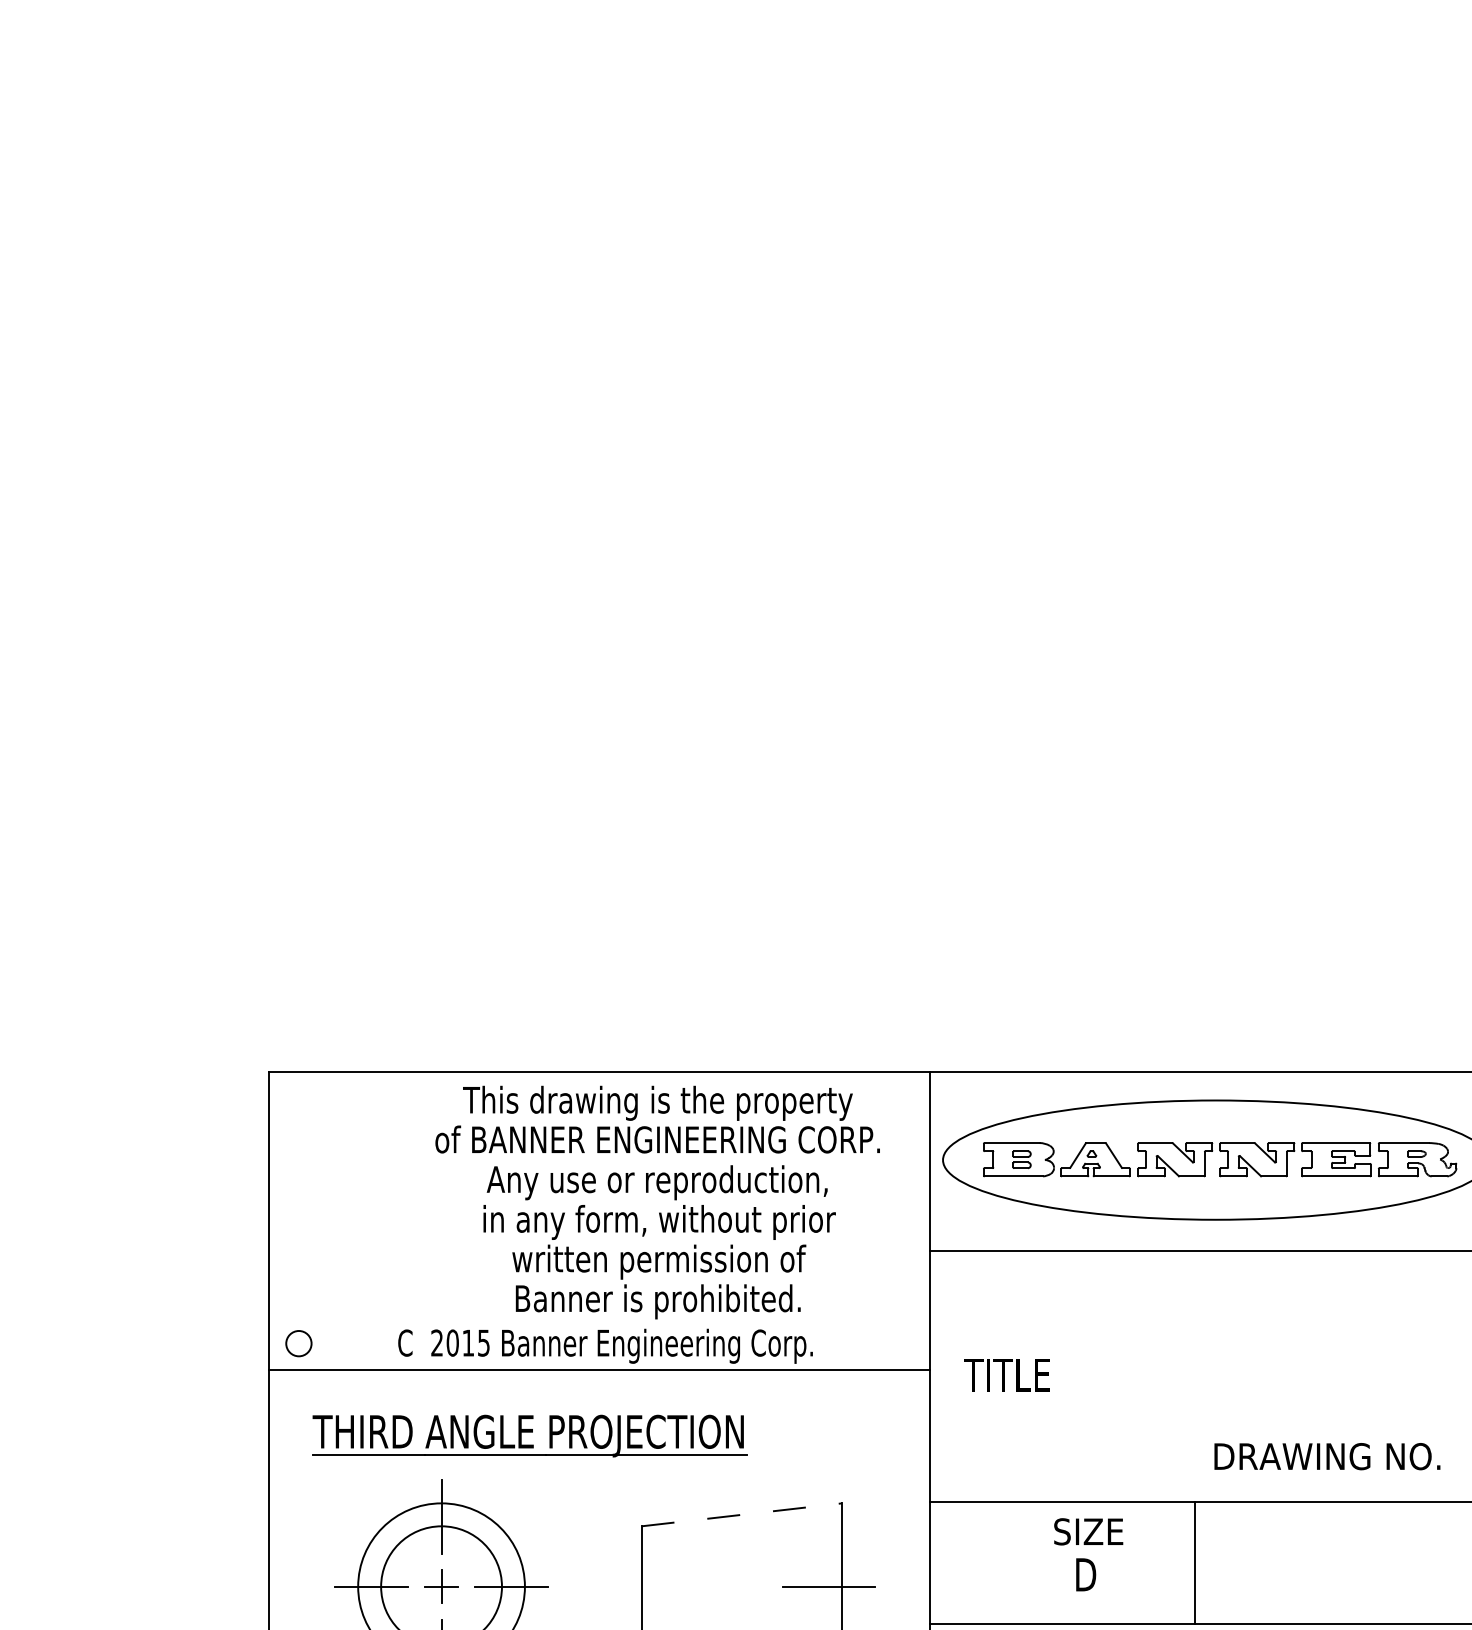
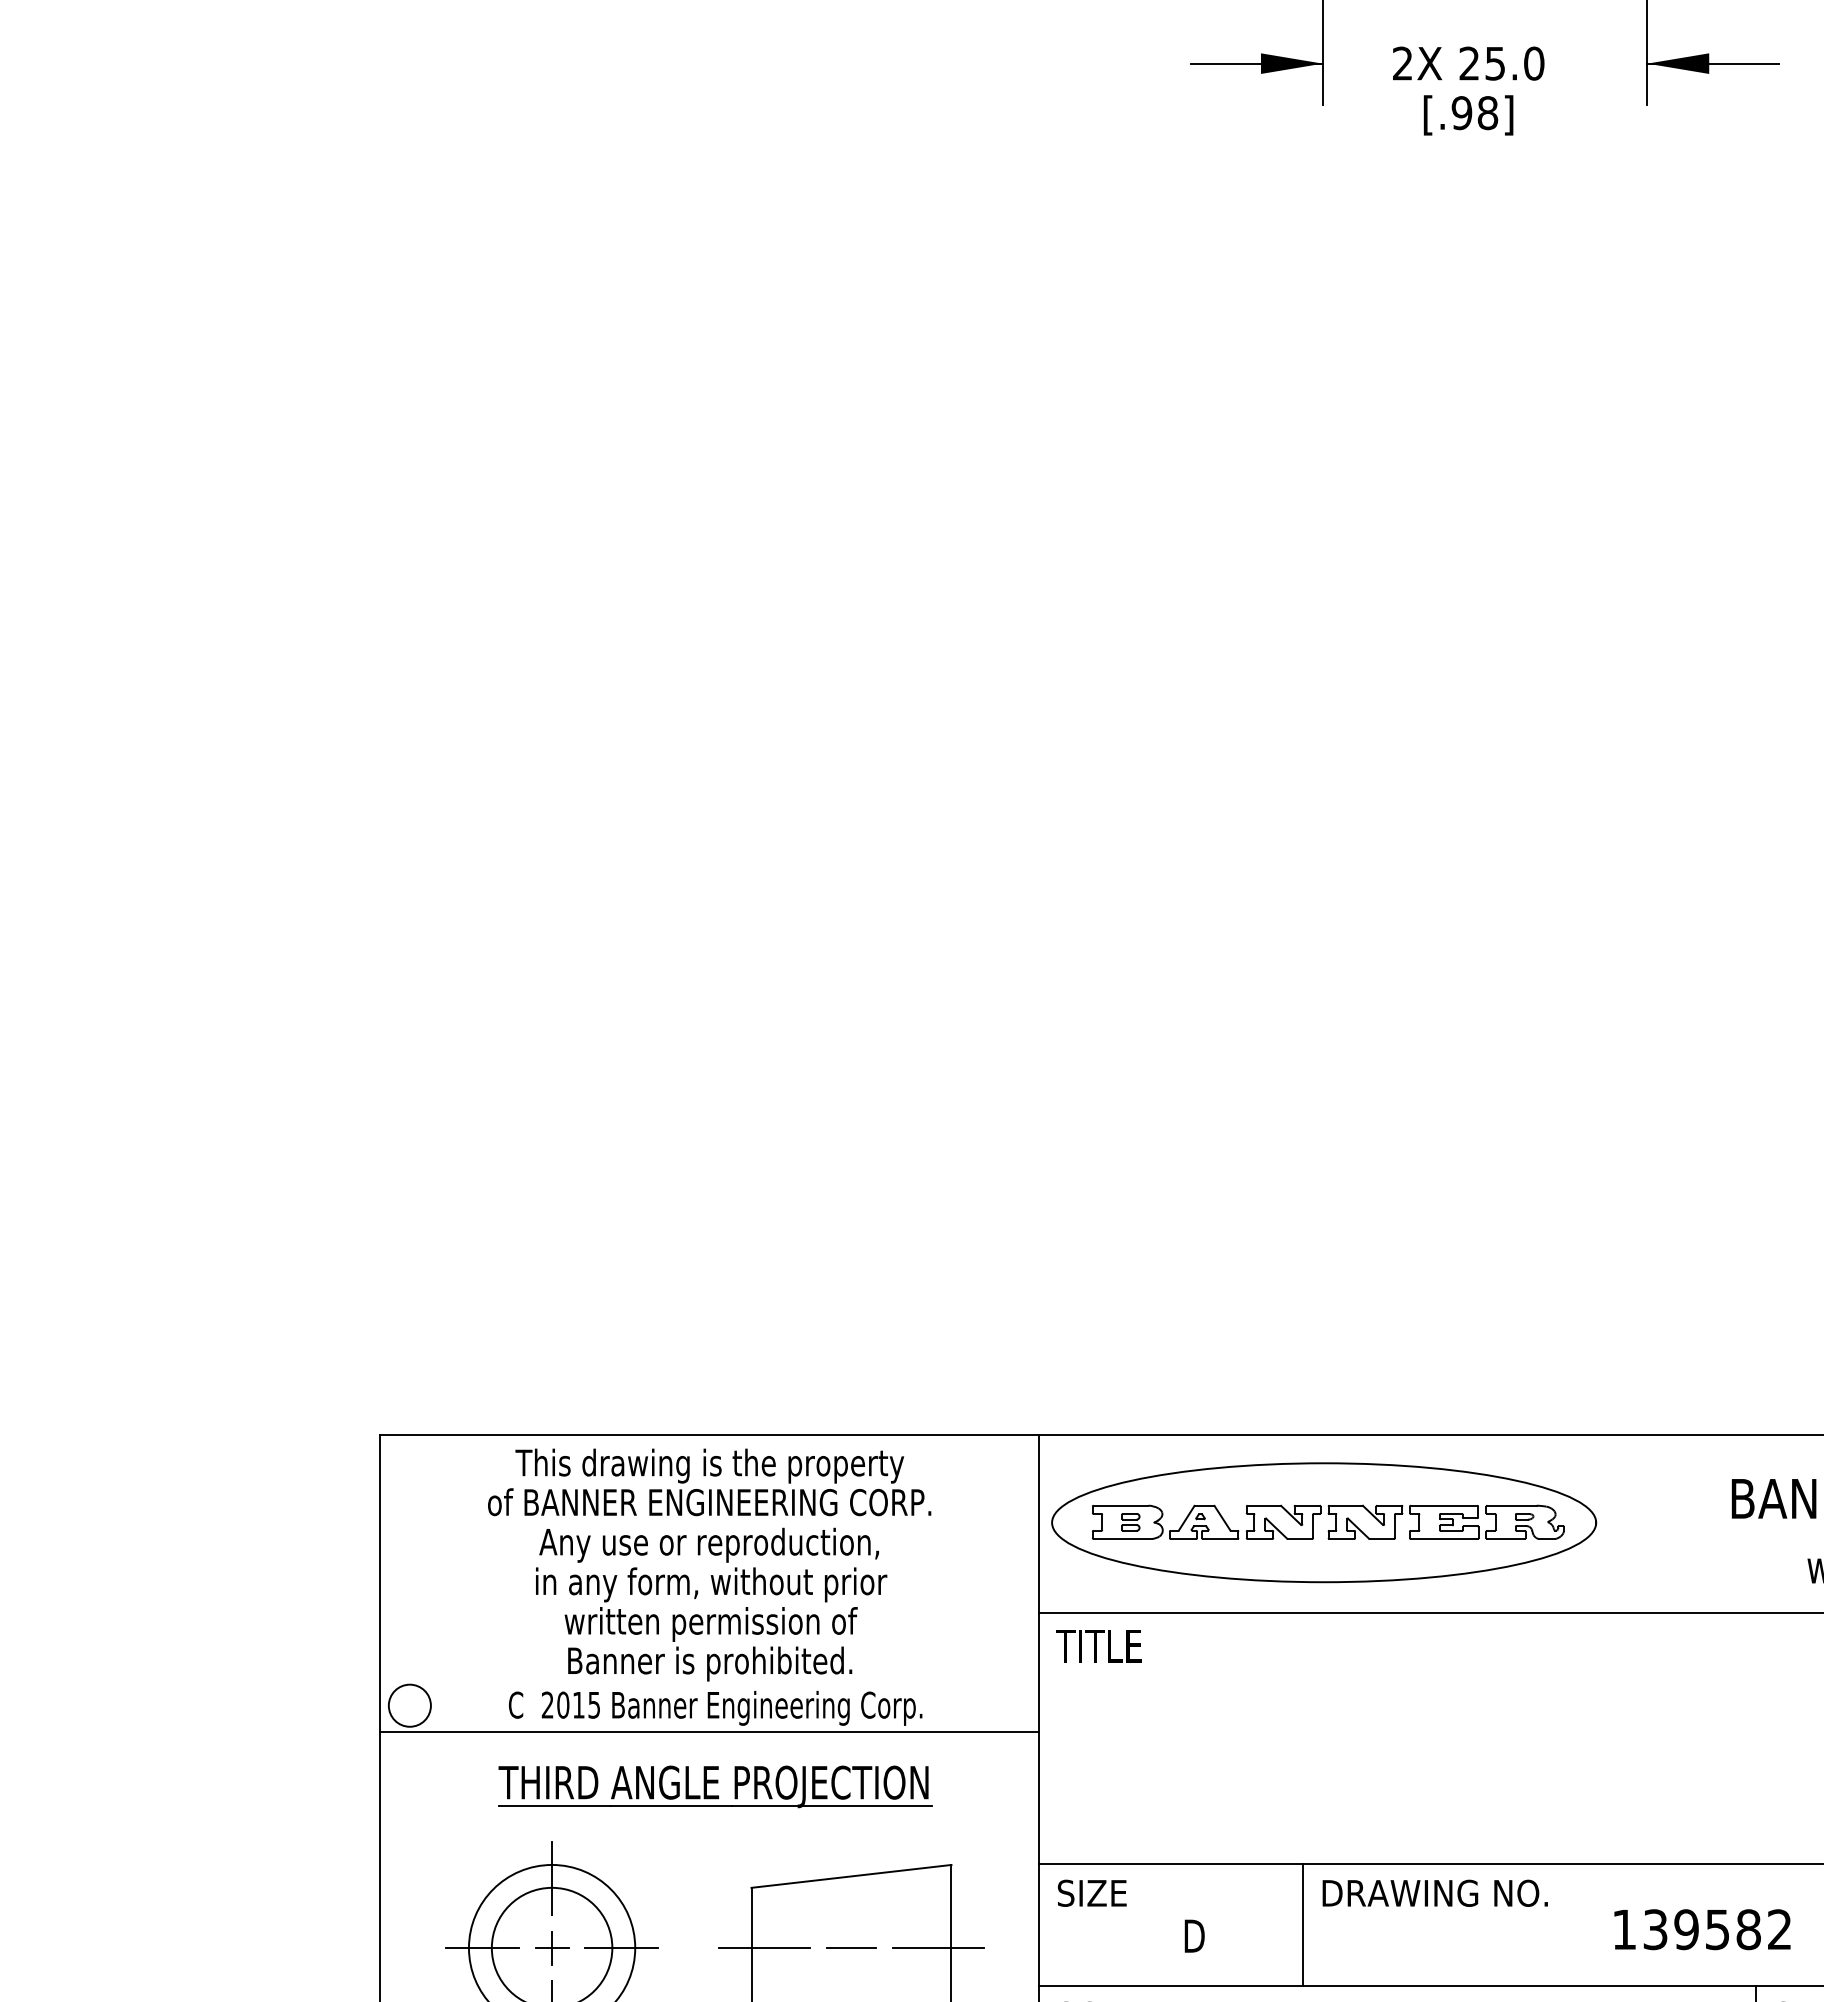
text: (657, 1202) -> (709, 1564), moved
circle: (298, 1343) -> (409, 1705), size x1.67
text: (1006, 1375) -> (1098, 1646), moved
part: (530, 1435) -> (715, 1786), moved
text: (1326, 1455) -> (1434, 1892), moved
line: (741, 1514) -> (851, 1876), dashed -> solid
text: (1087, 1530) -> (1091, 1892), moved
line: (654, 1587) -> (764, 1948), added
line: (741, 1587) -> (851, 1948), added

